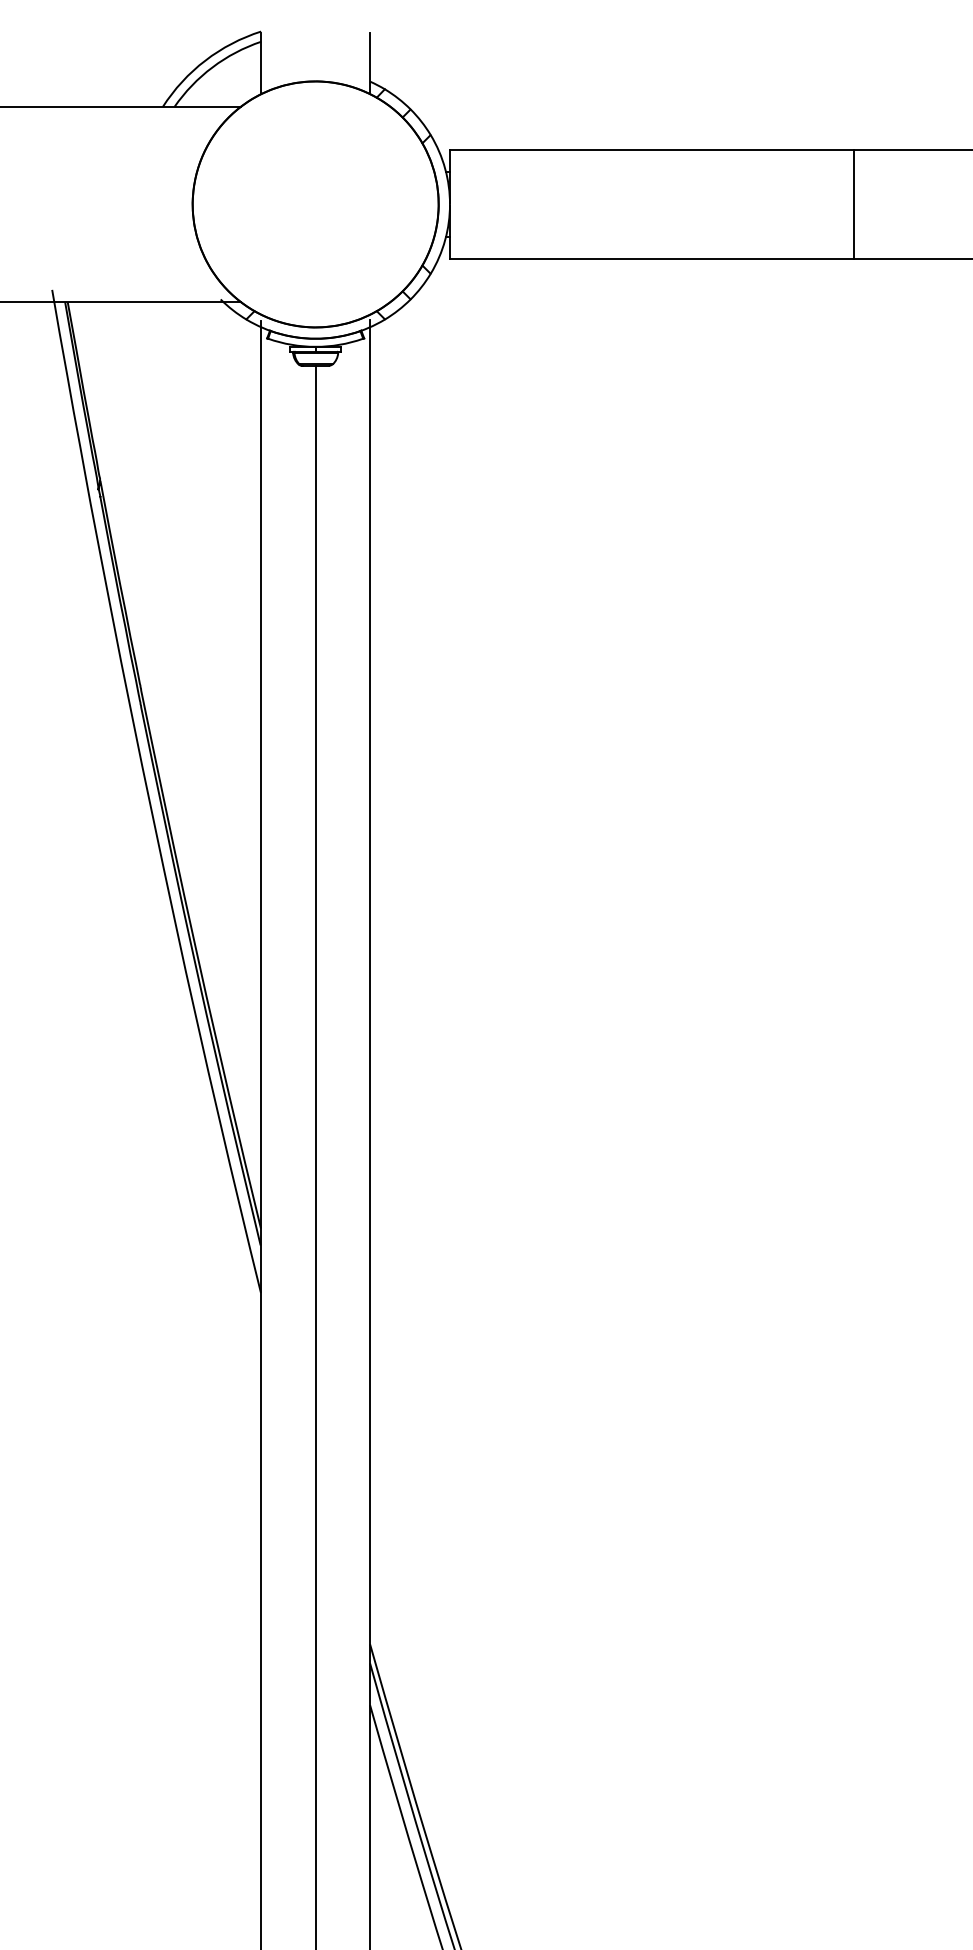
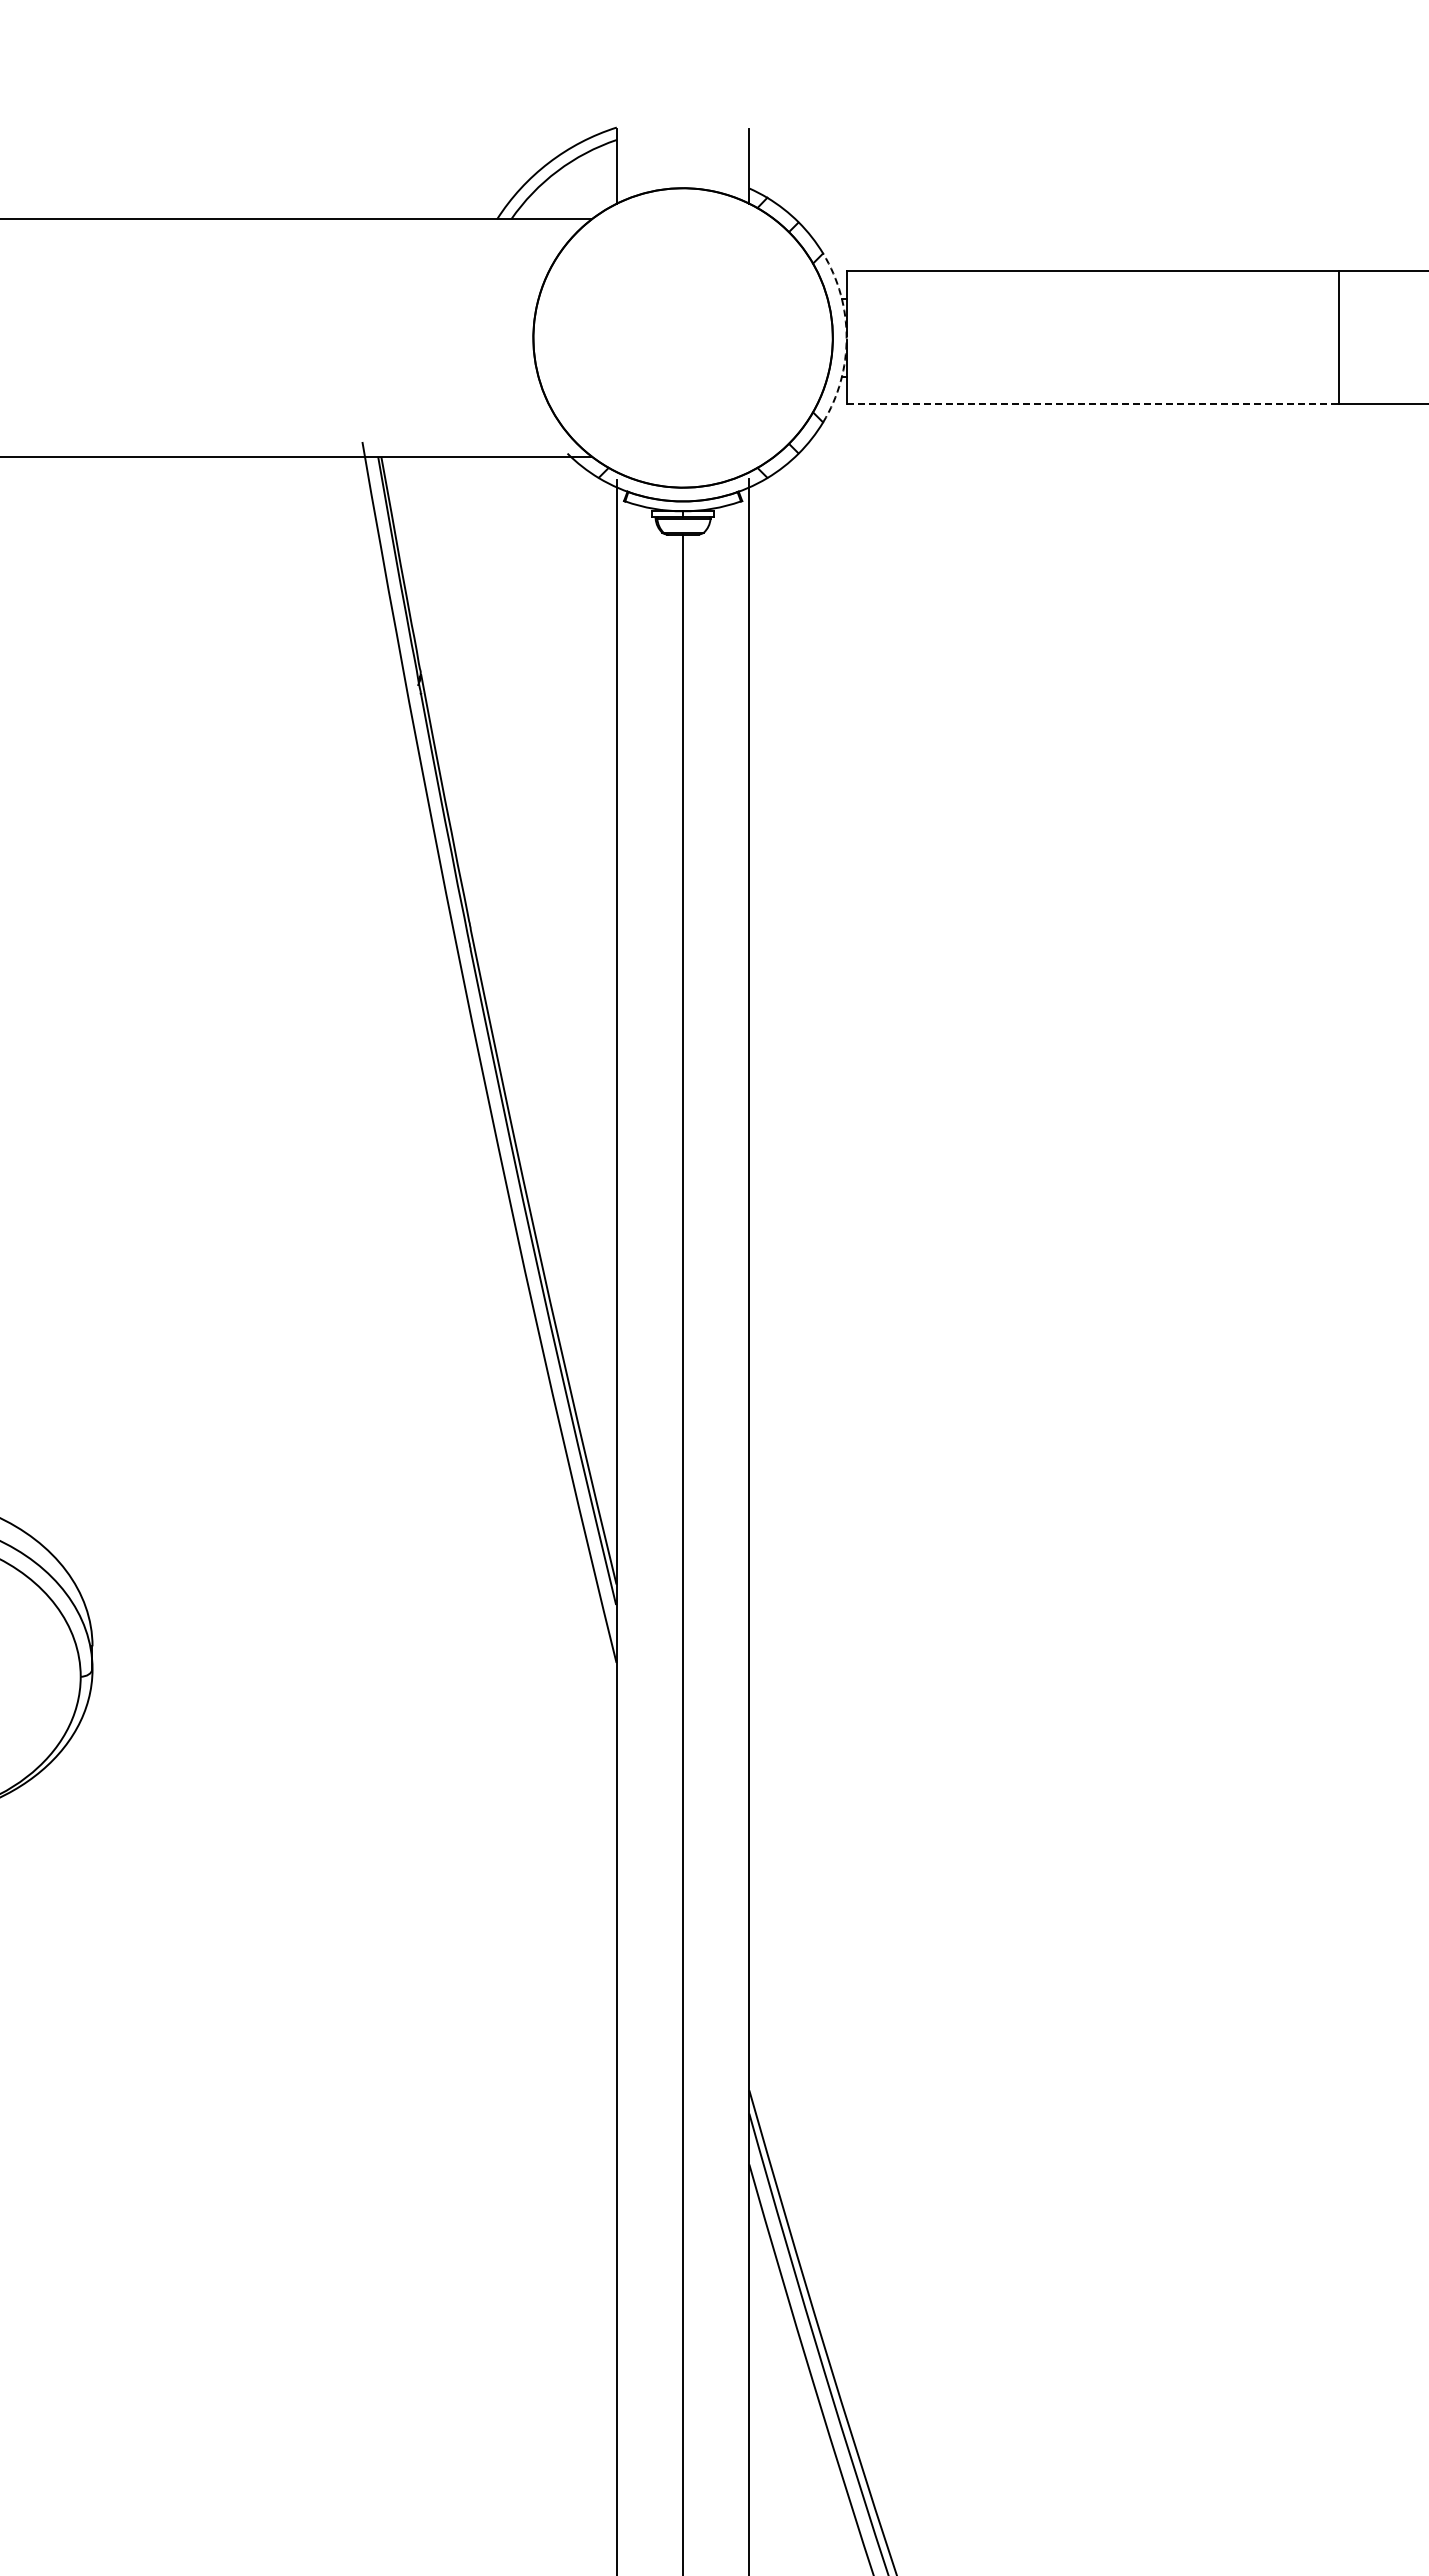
arc: (449, 204) -> (846, 337), solid -> dashed
line: (652, 259) -> (1093, 404), solid -> dashed

